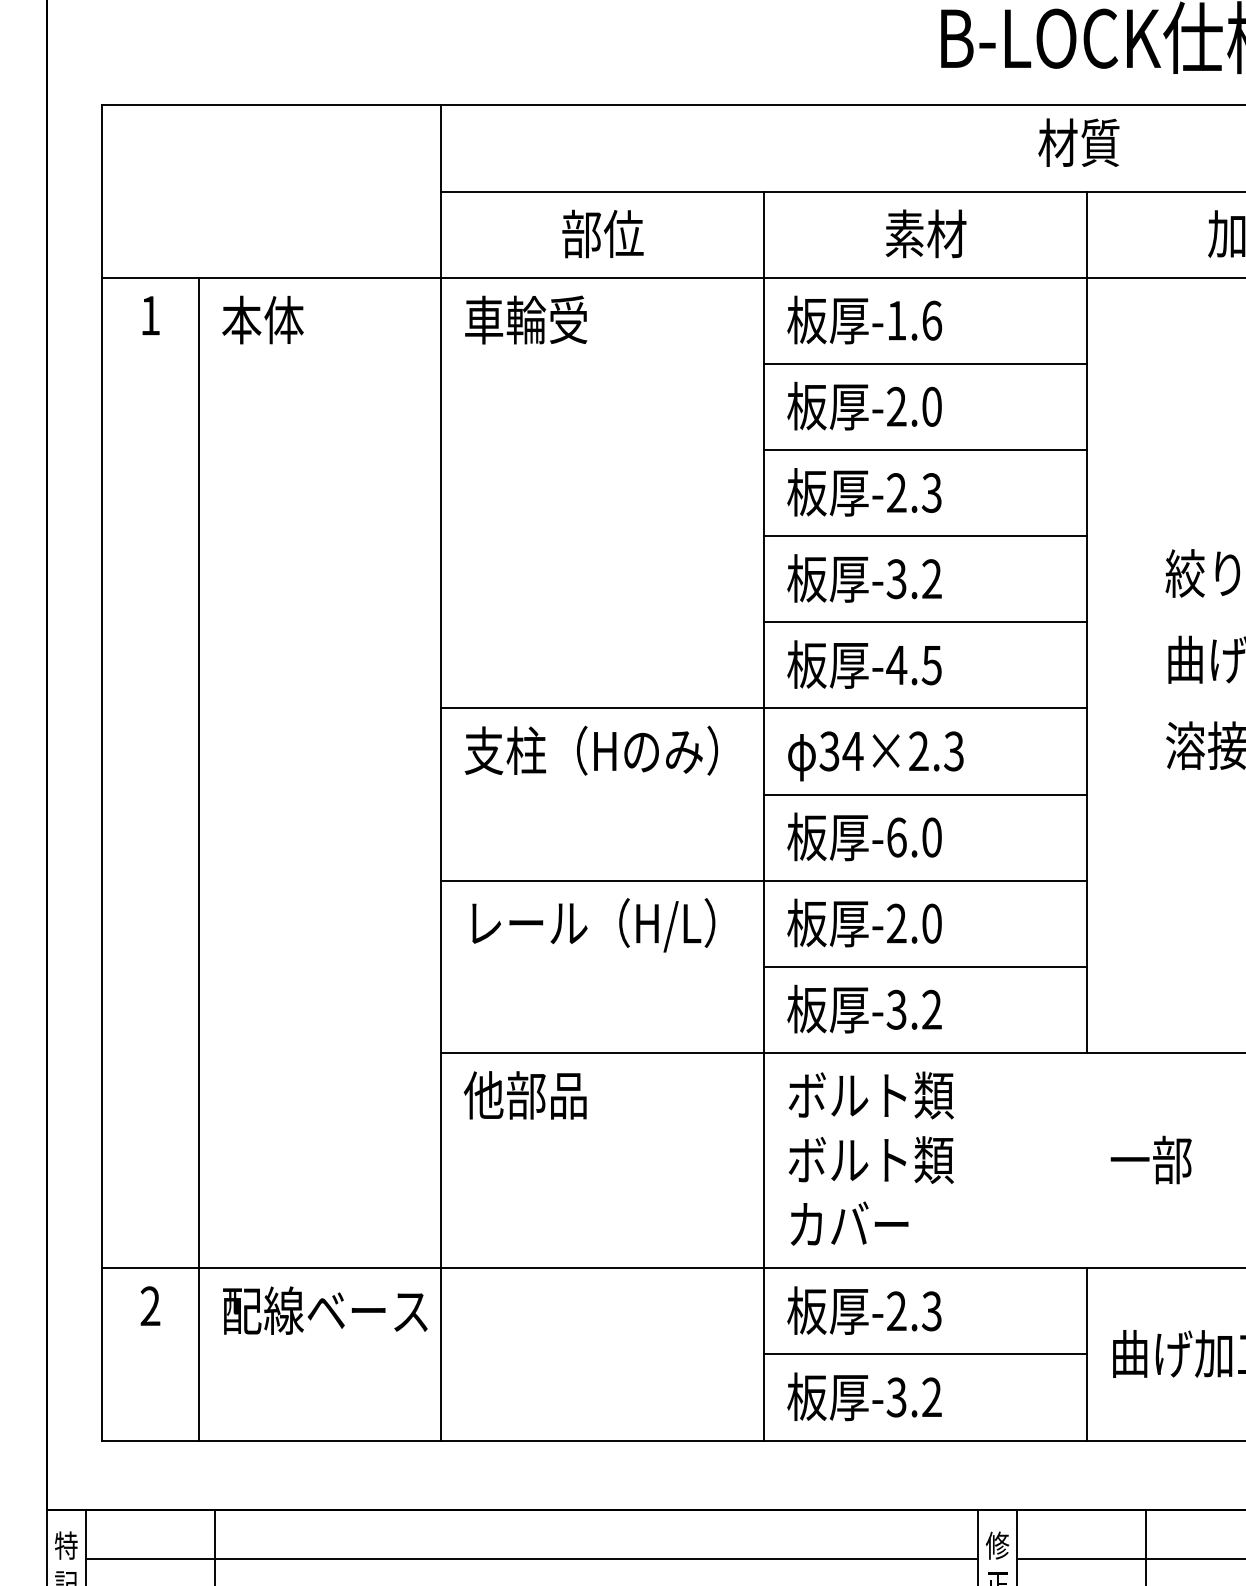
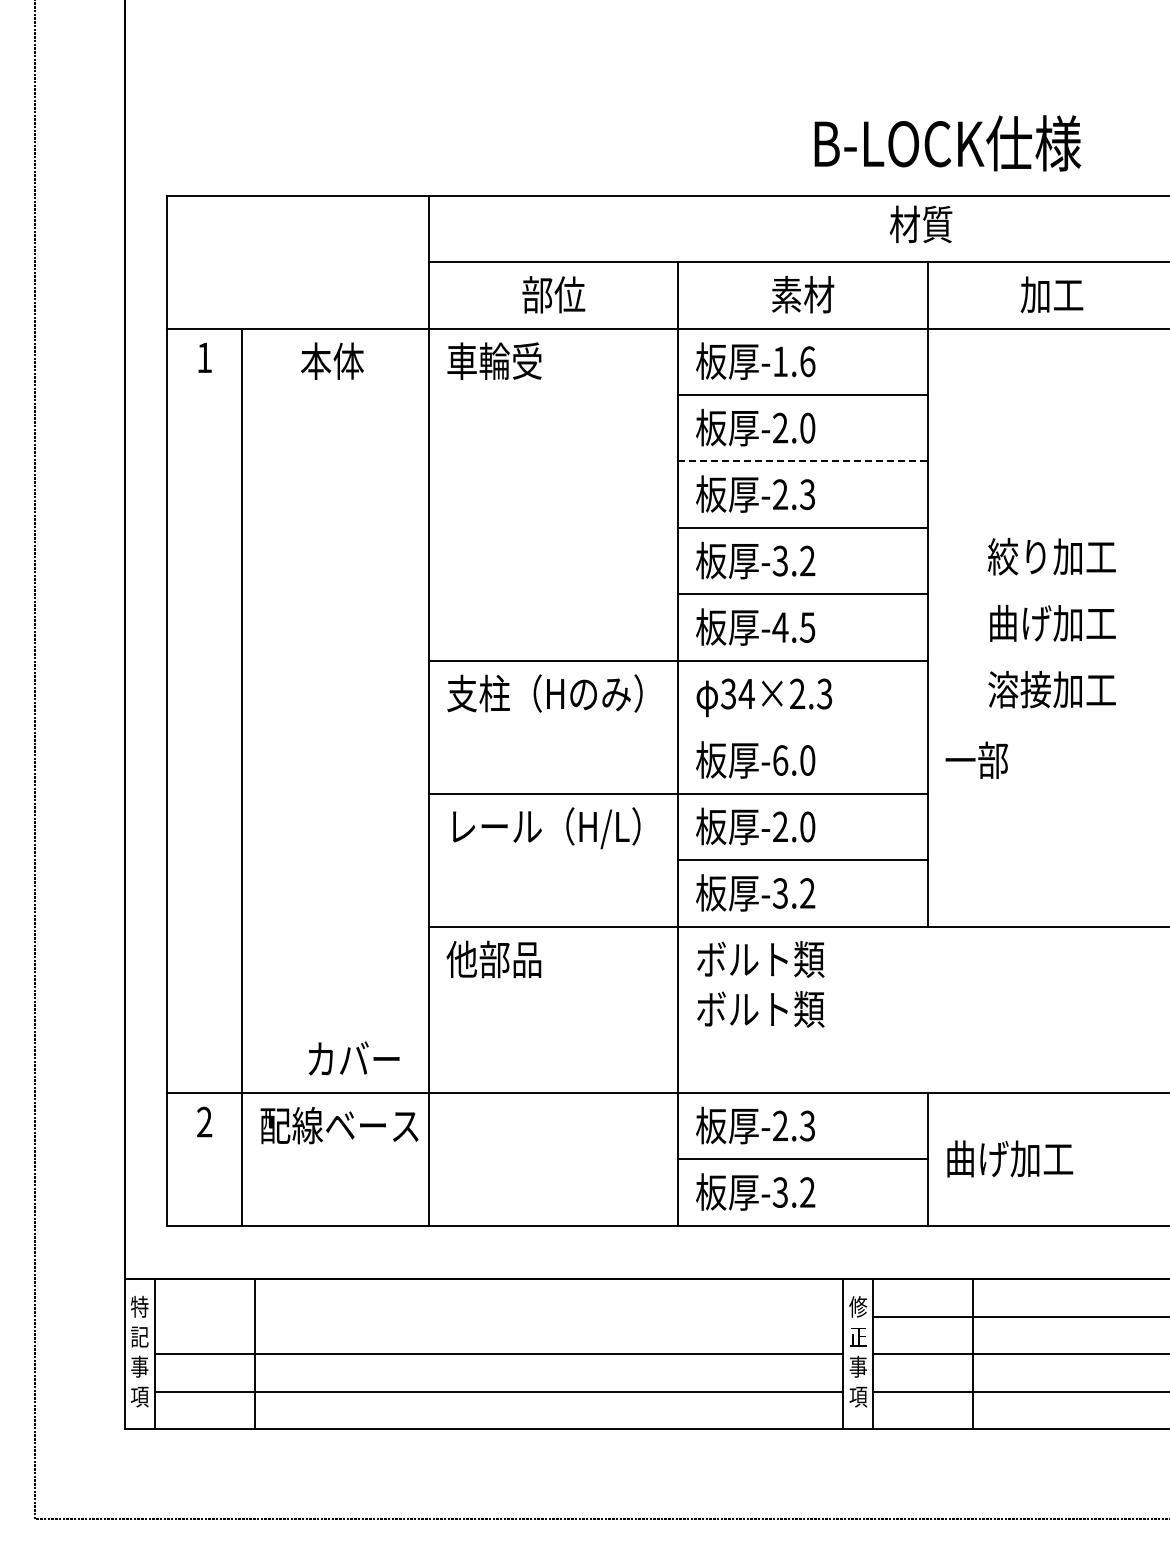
text: (263, 319) -> (332, 360), moved
line: (925, 450) -> (802, 461), solid -> dashed
line: (925, 794) -> (802, 727), removed
text: (1150, 1158) -> (976, 759), moved
text: (848, 1223) -> (353, 1058), moved
line: (531, 1558) -> (498, 1316), removed

